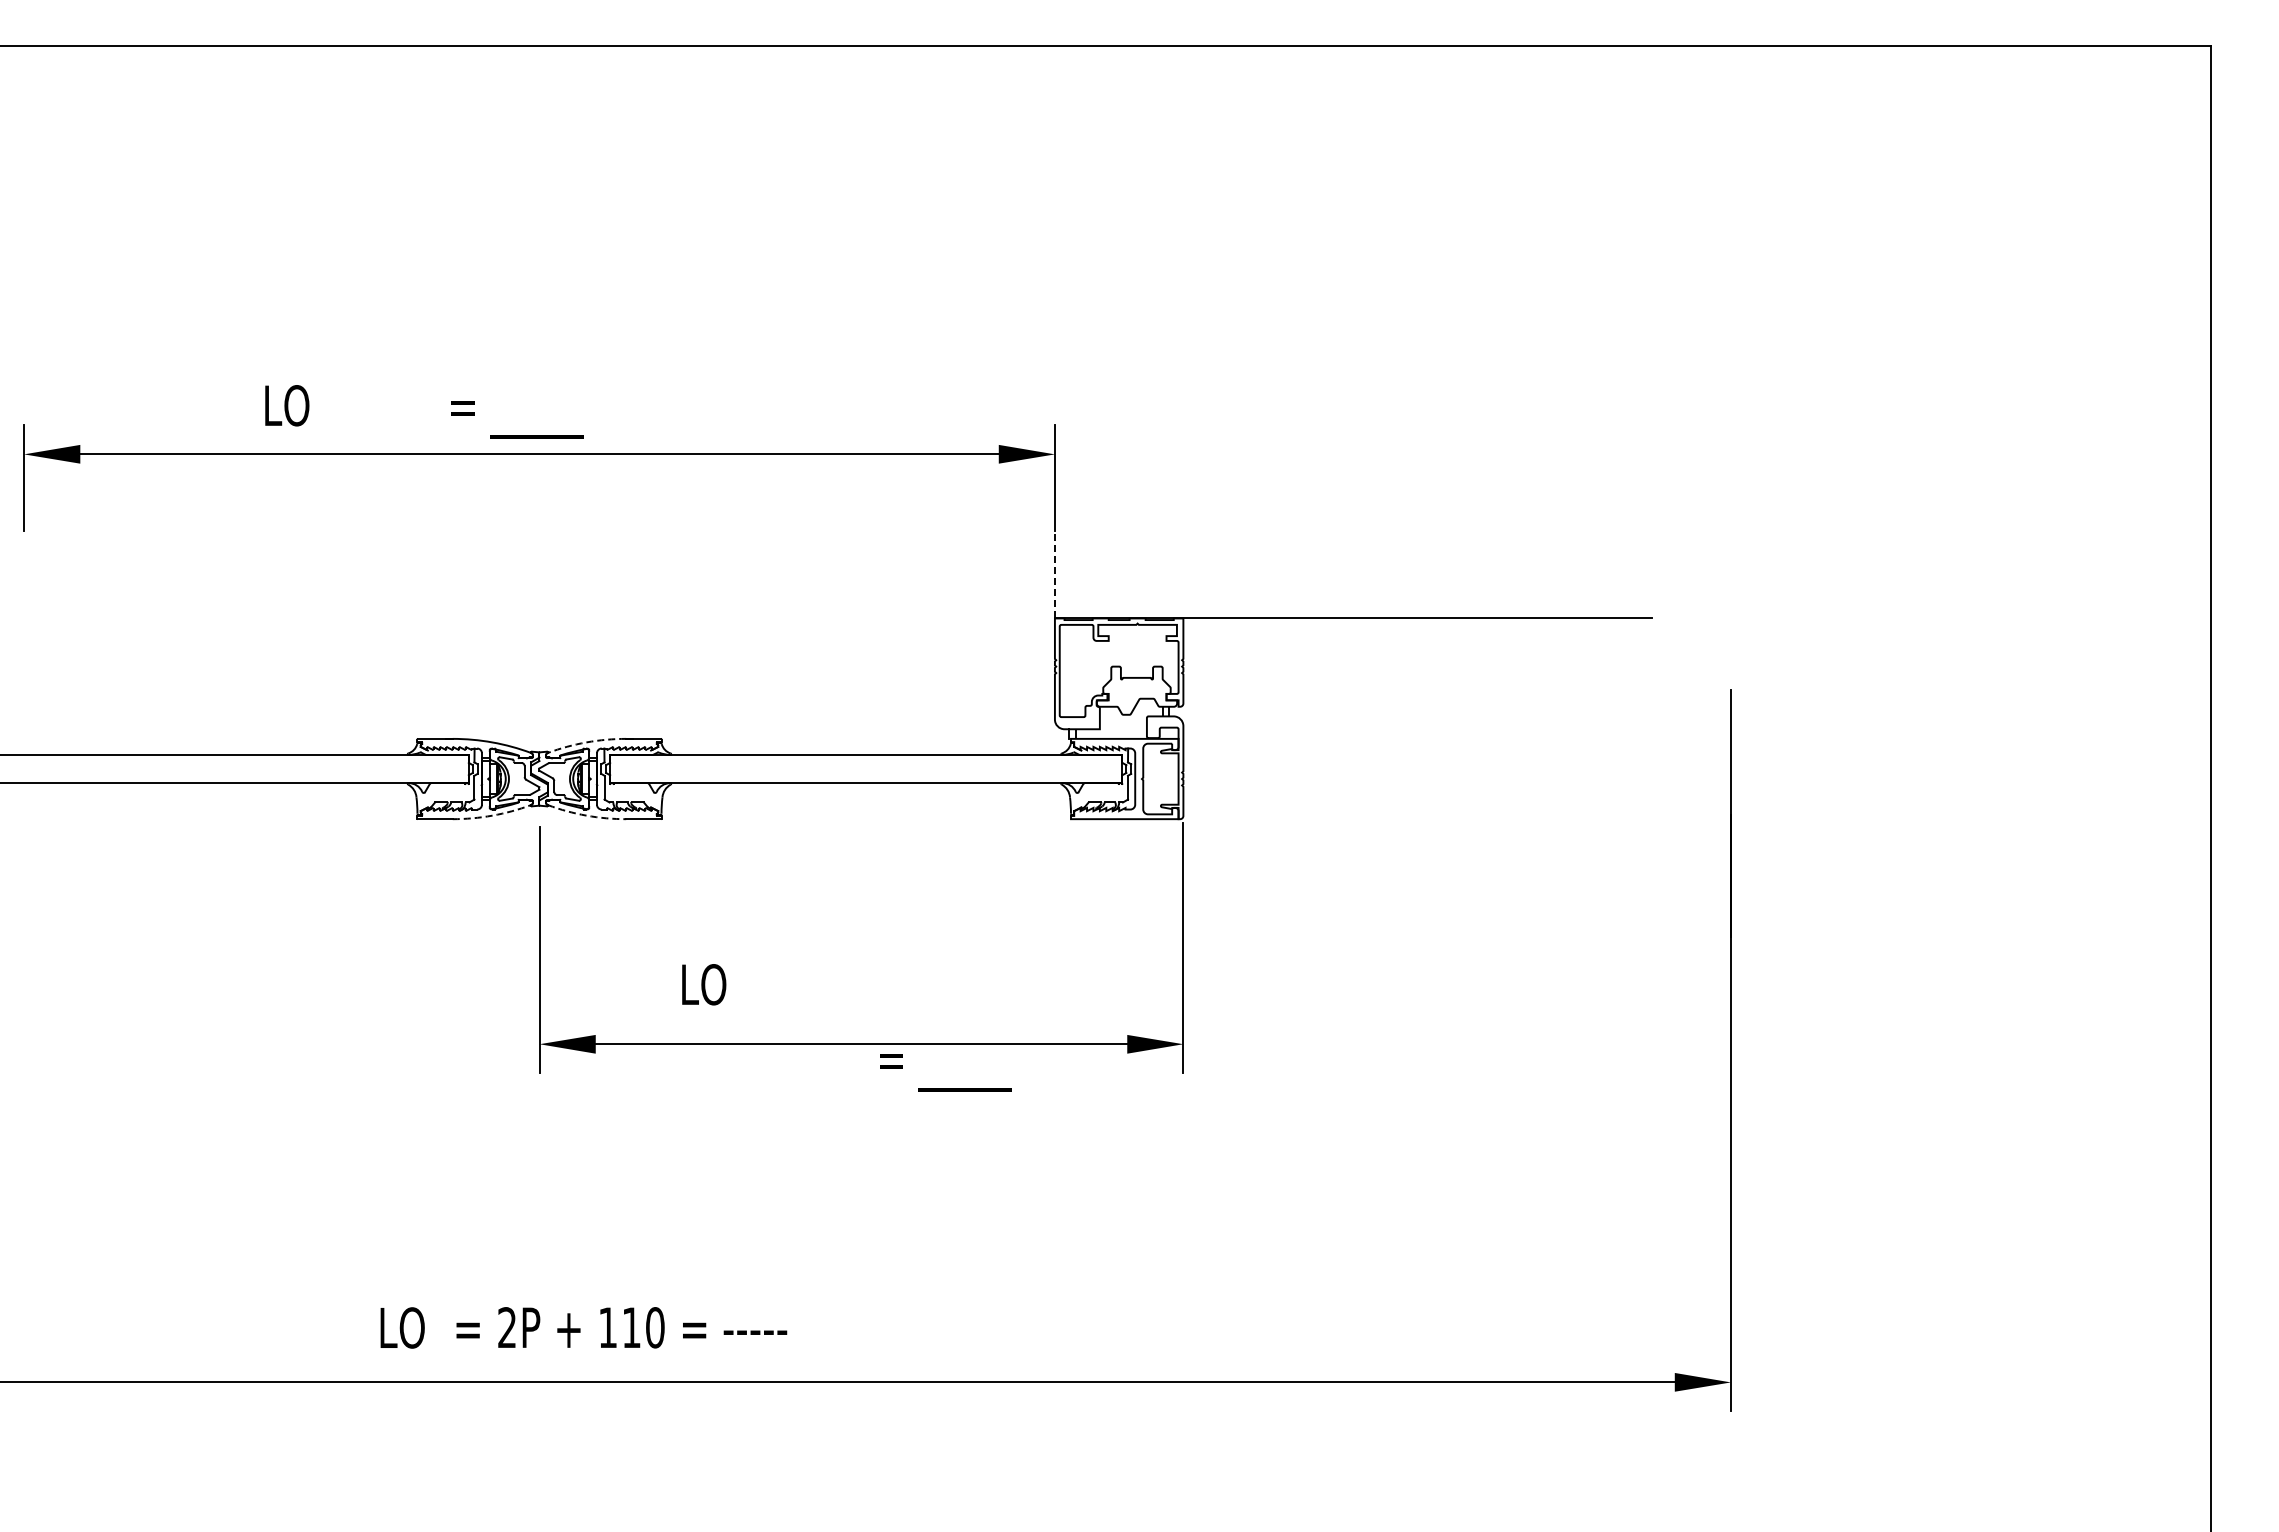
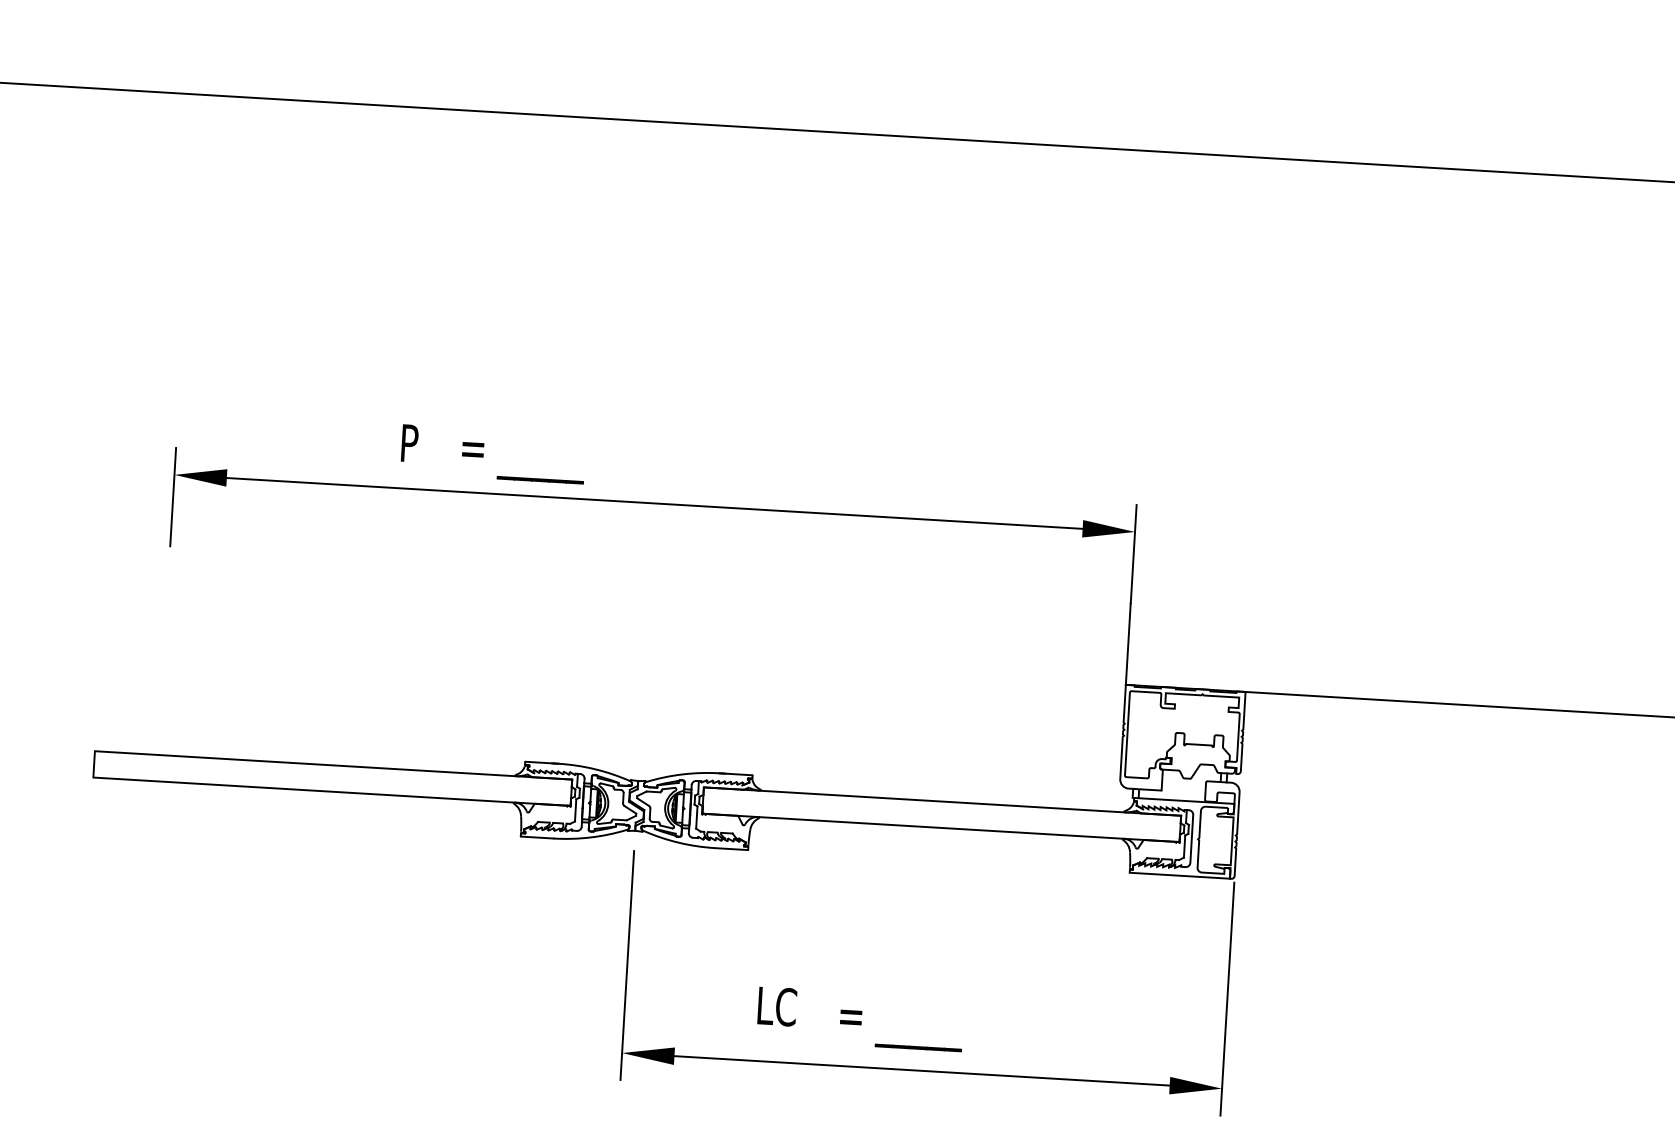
text: (289, 405) -> (424, 444), LO -> P
text: (517, 419) -> (523, 463), moved
line: (1054, 574) -> (1127, 643), dashed -> solid
arc: (586, 742) -> (682, 774), dashed -> solid
arc: (492, 815) -> (590, 837), dashed -> solid
arc: (586, 815) -> (678, 842), dashed -> solid
text: (716, 984) -> (790, 1007), LO -> LC
text: (945, 1072) -> (901, 1030), moved

